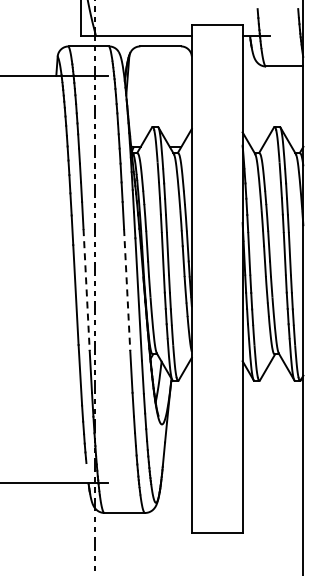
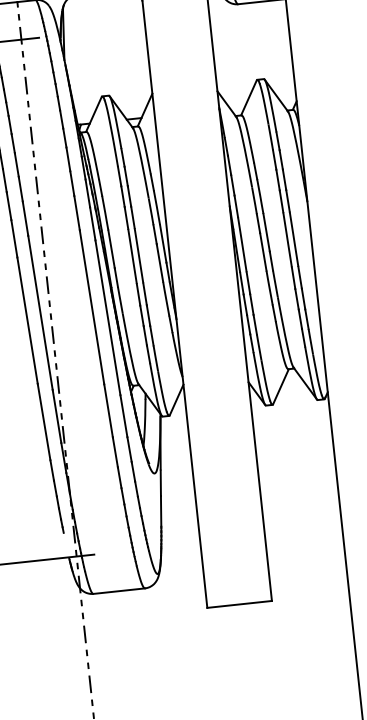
line: (86, 290) -> (40, 313), dashed -> solid
line: (127, 290) -> (92, 307), dashed -> solid

